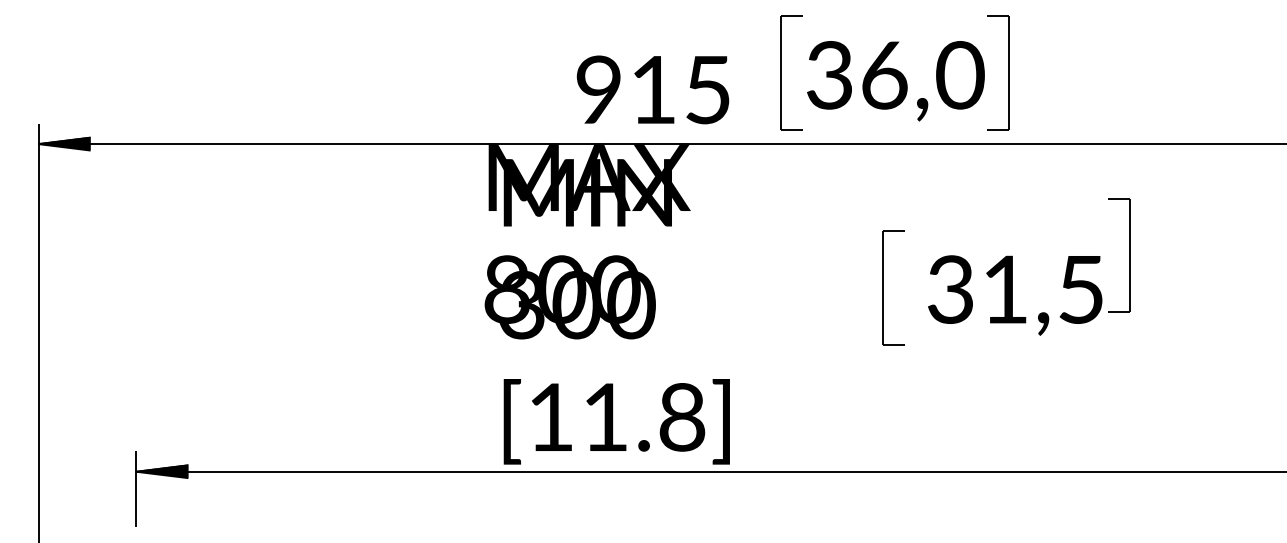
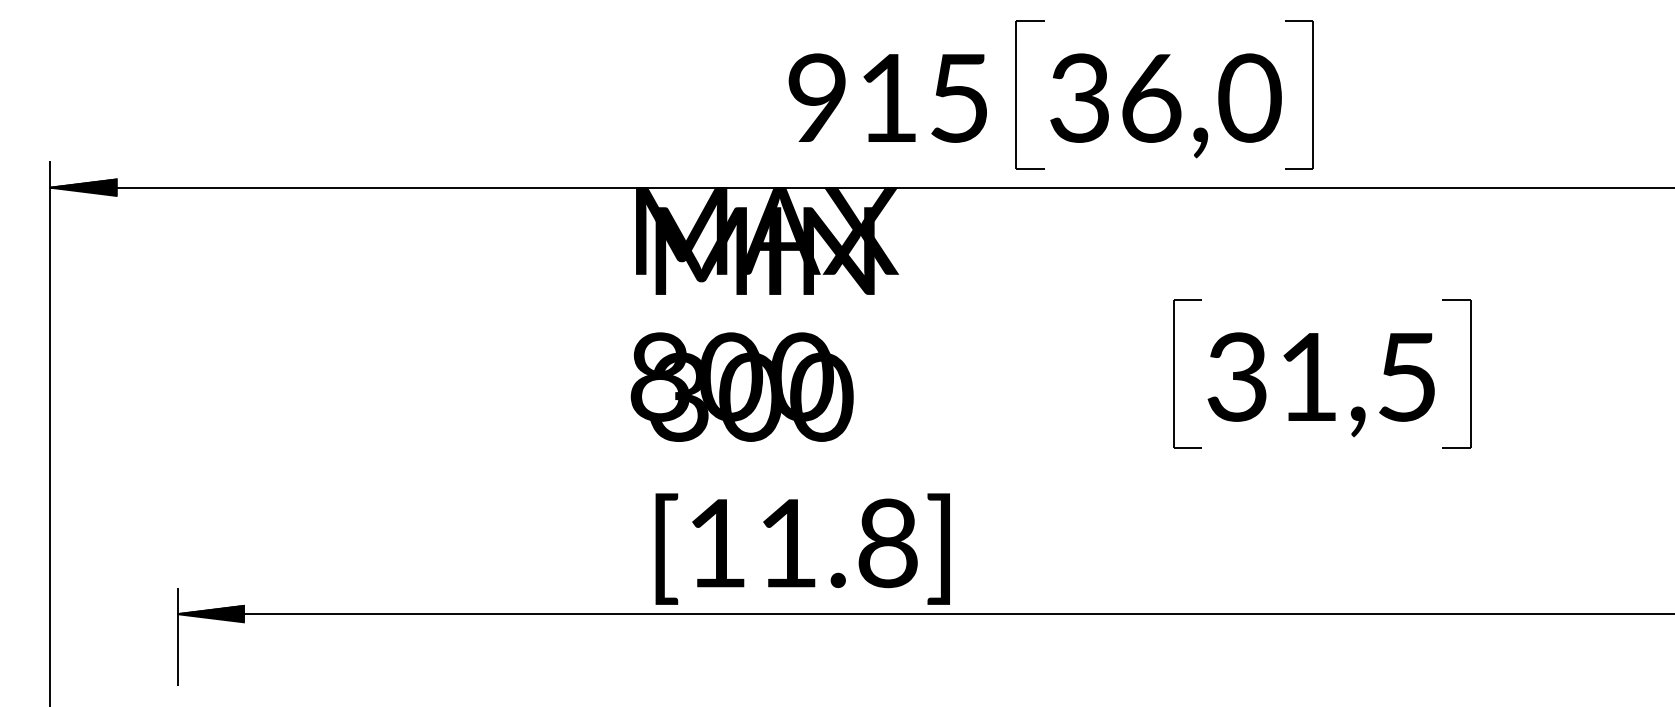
text: (652, 89) -> (887, 97), moved
part: (1129, 255) -> (1470, 373), moved
part: (883, 287) -> (1174, 373), moved

